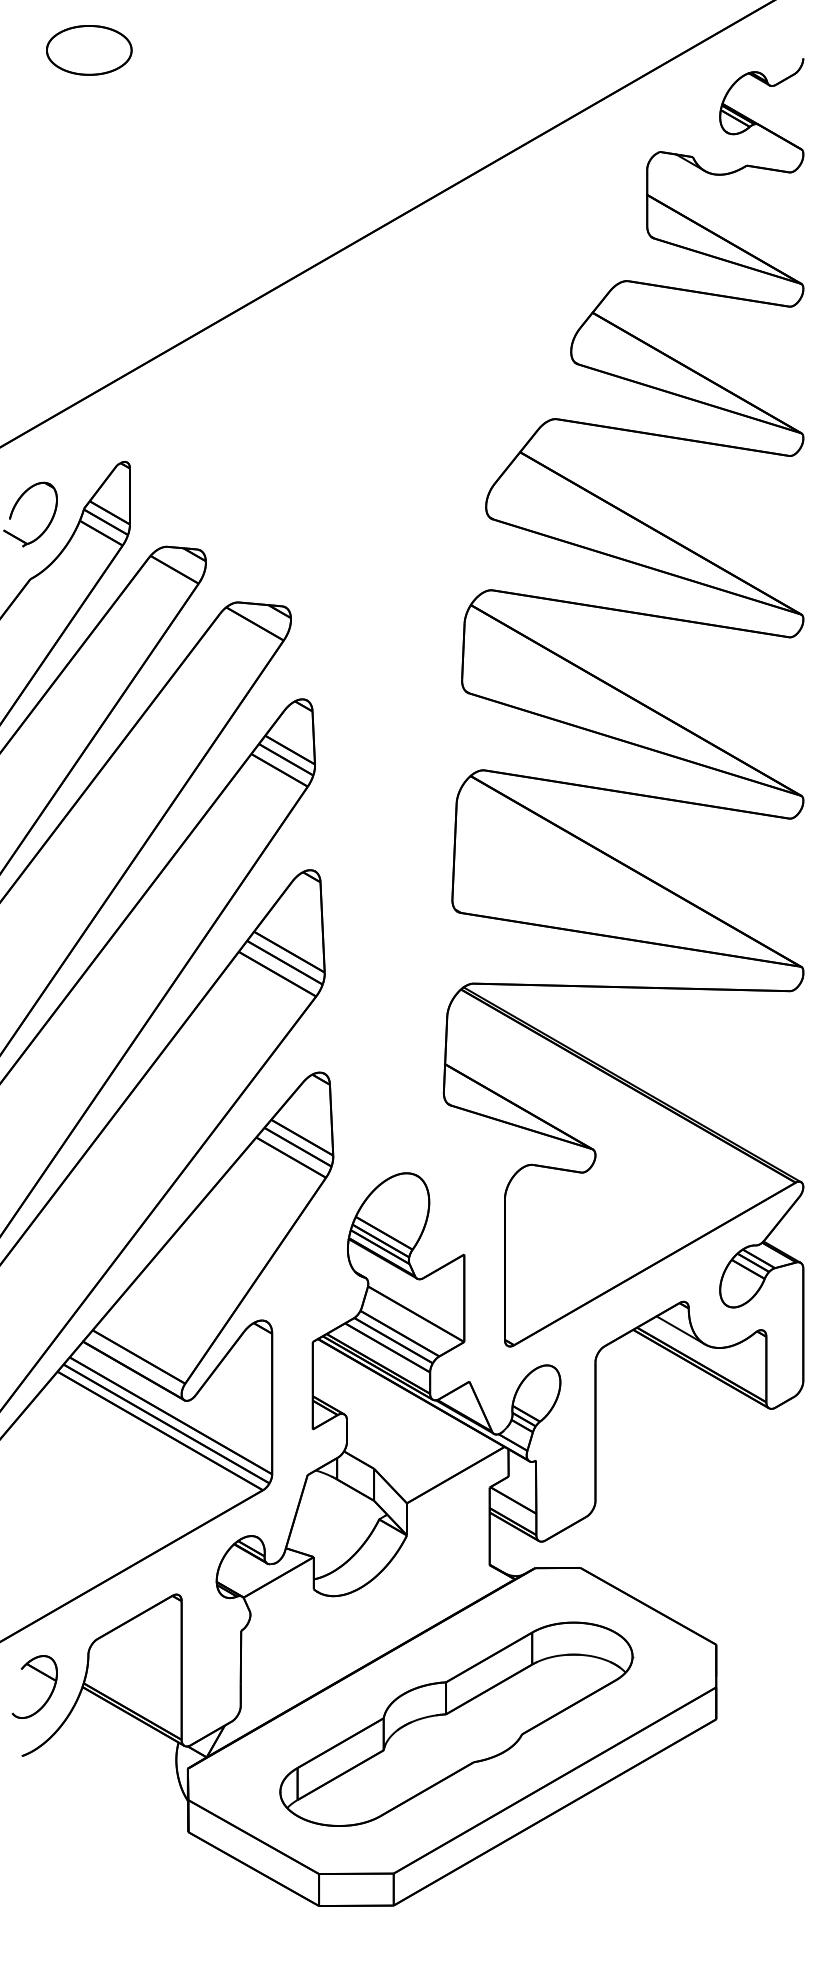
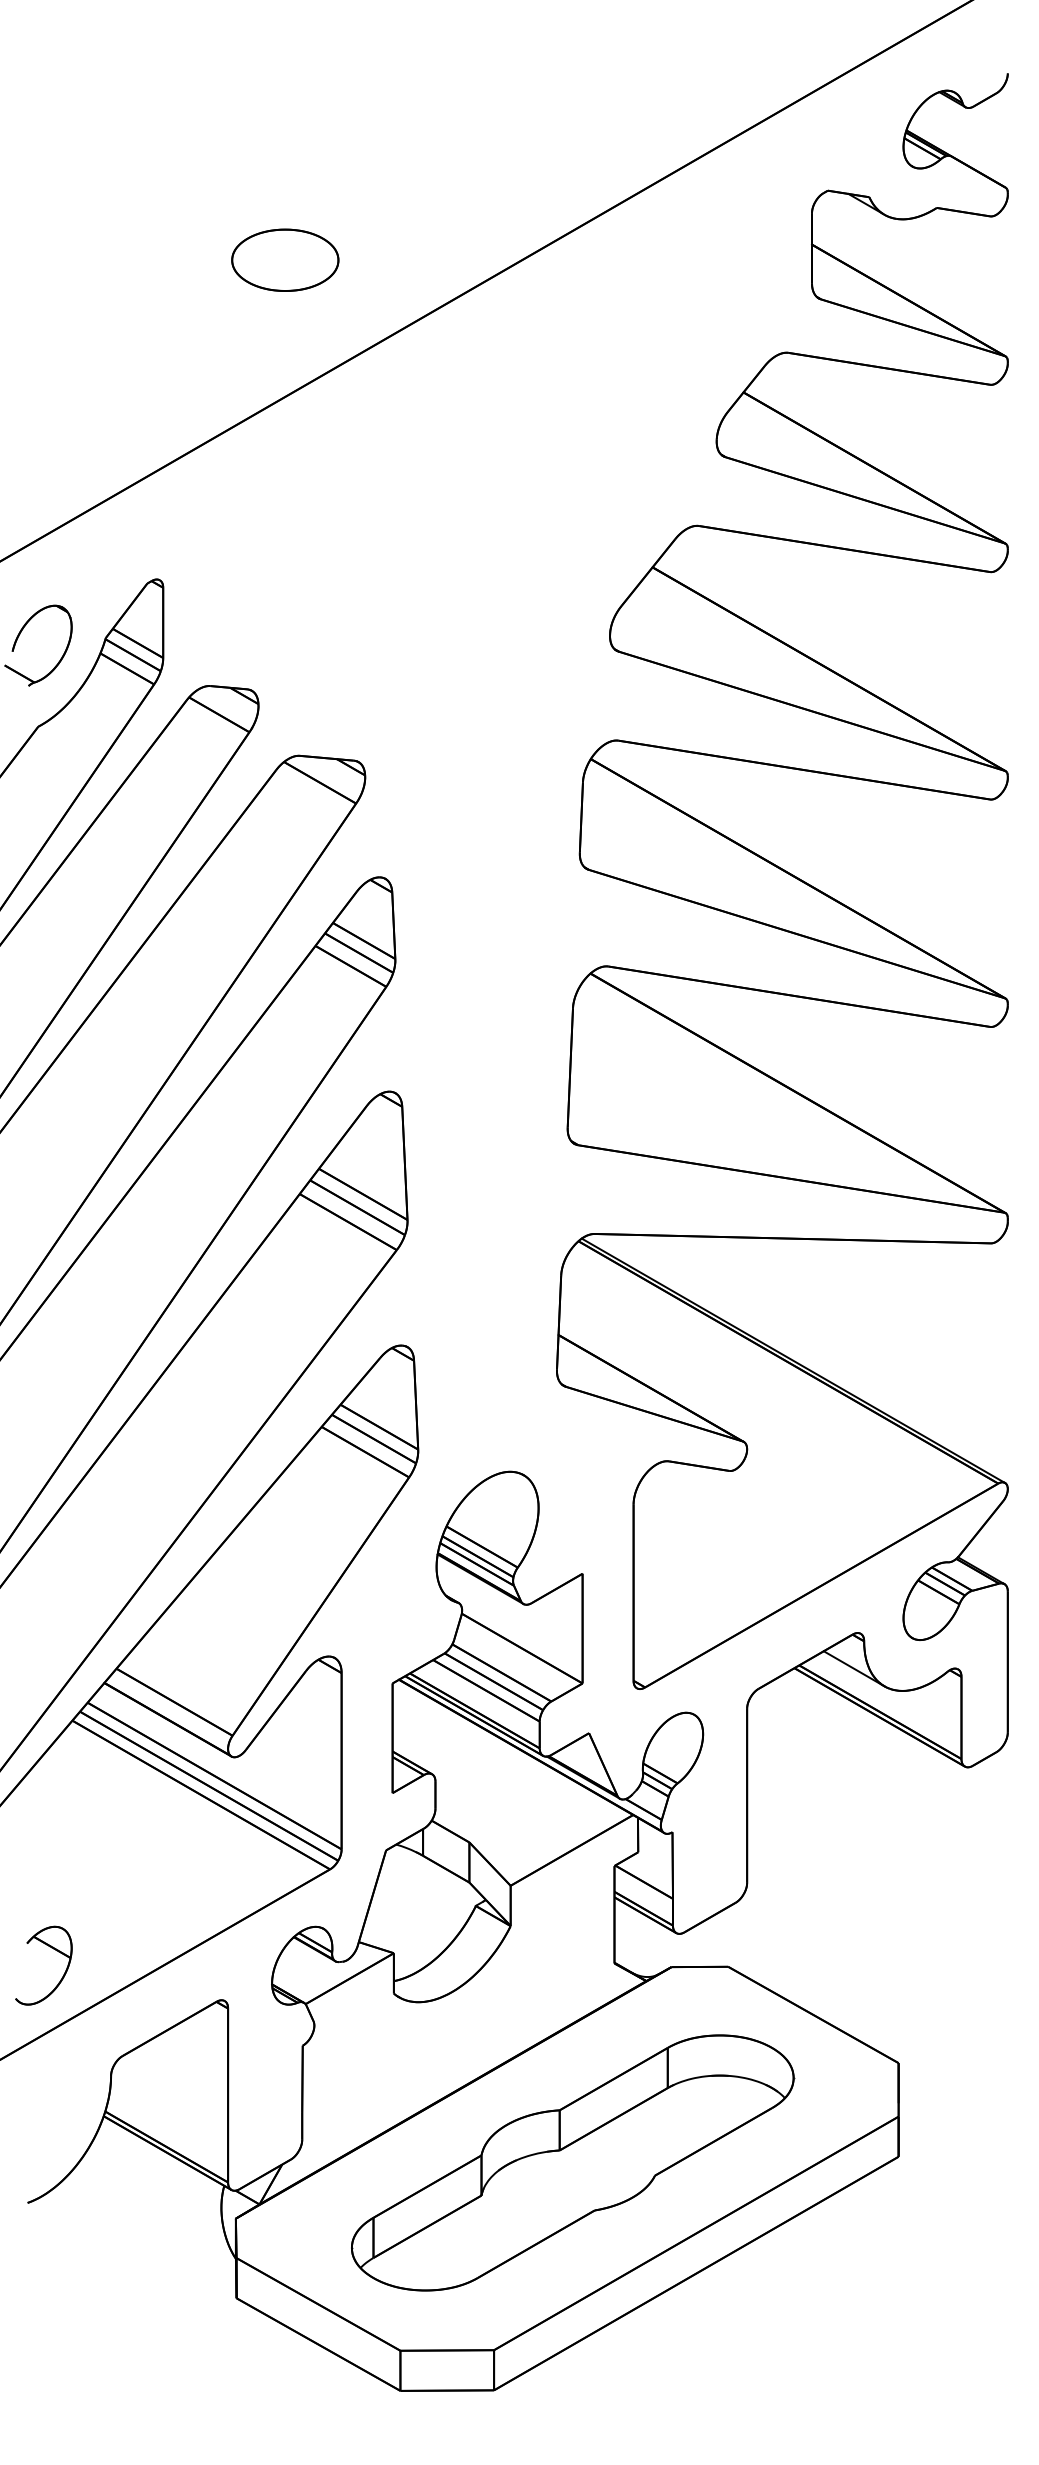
part: (89, 50) -> (285, 260), moved
part: (40, 1673) -> (51, 1948), moved

